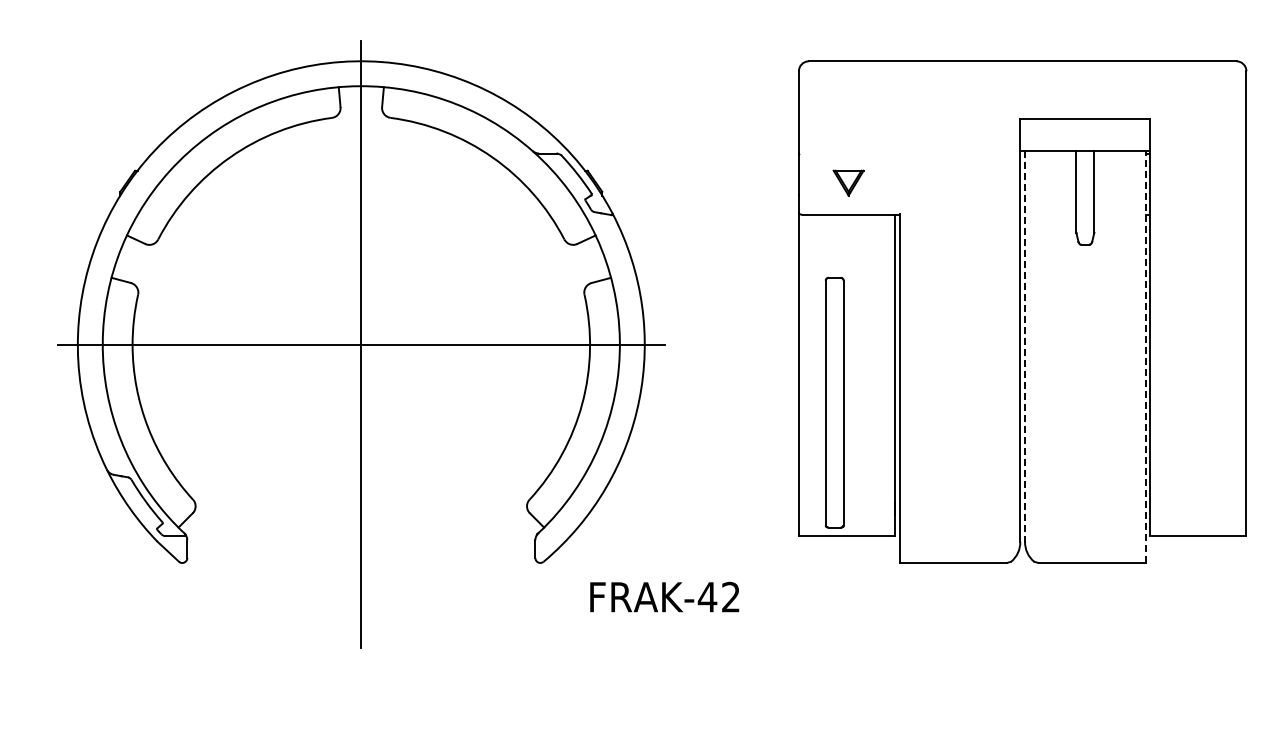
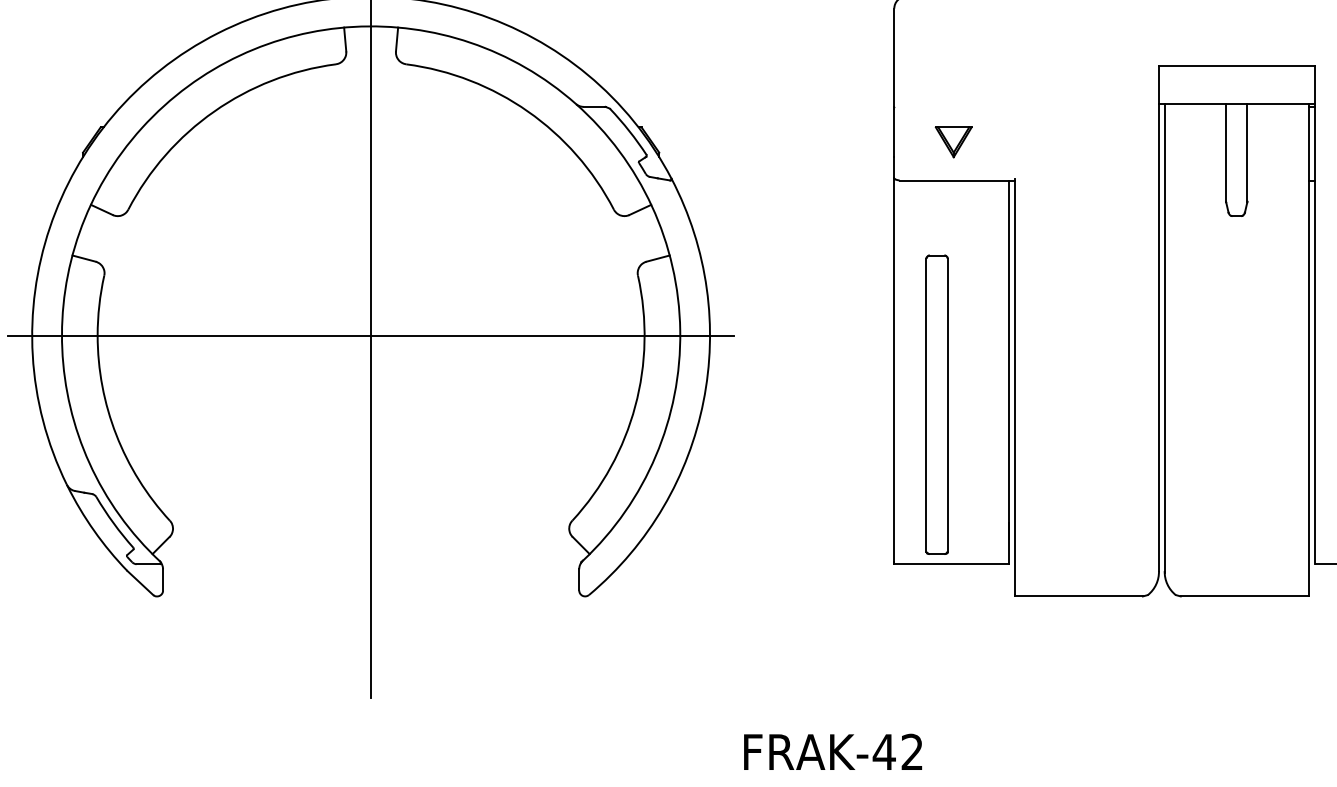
line: (1025, 347) -> (1165, 338), dashed -> solid
line: (1145, 357) -> (1308, 350), dashed -> solid
text: (664, 596) -> (832, 751), moved

